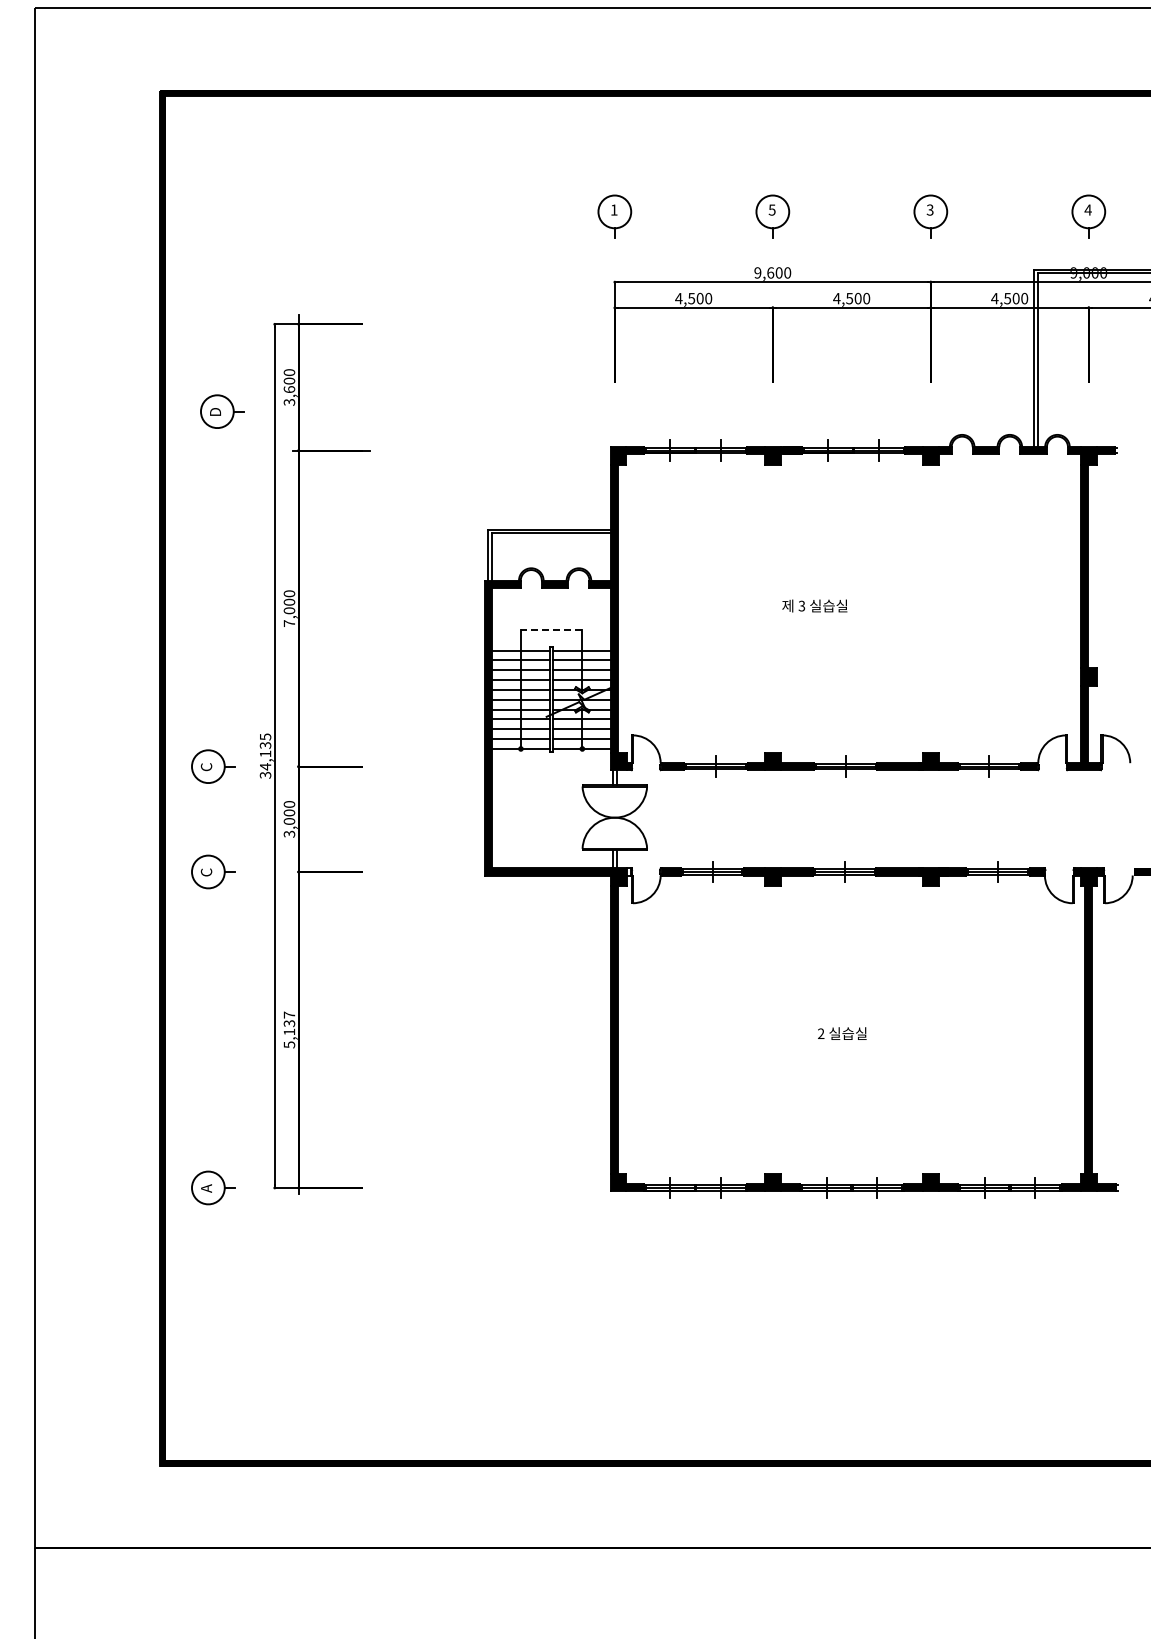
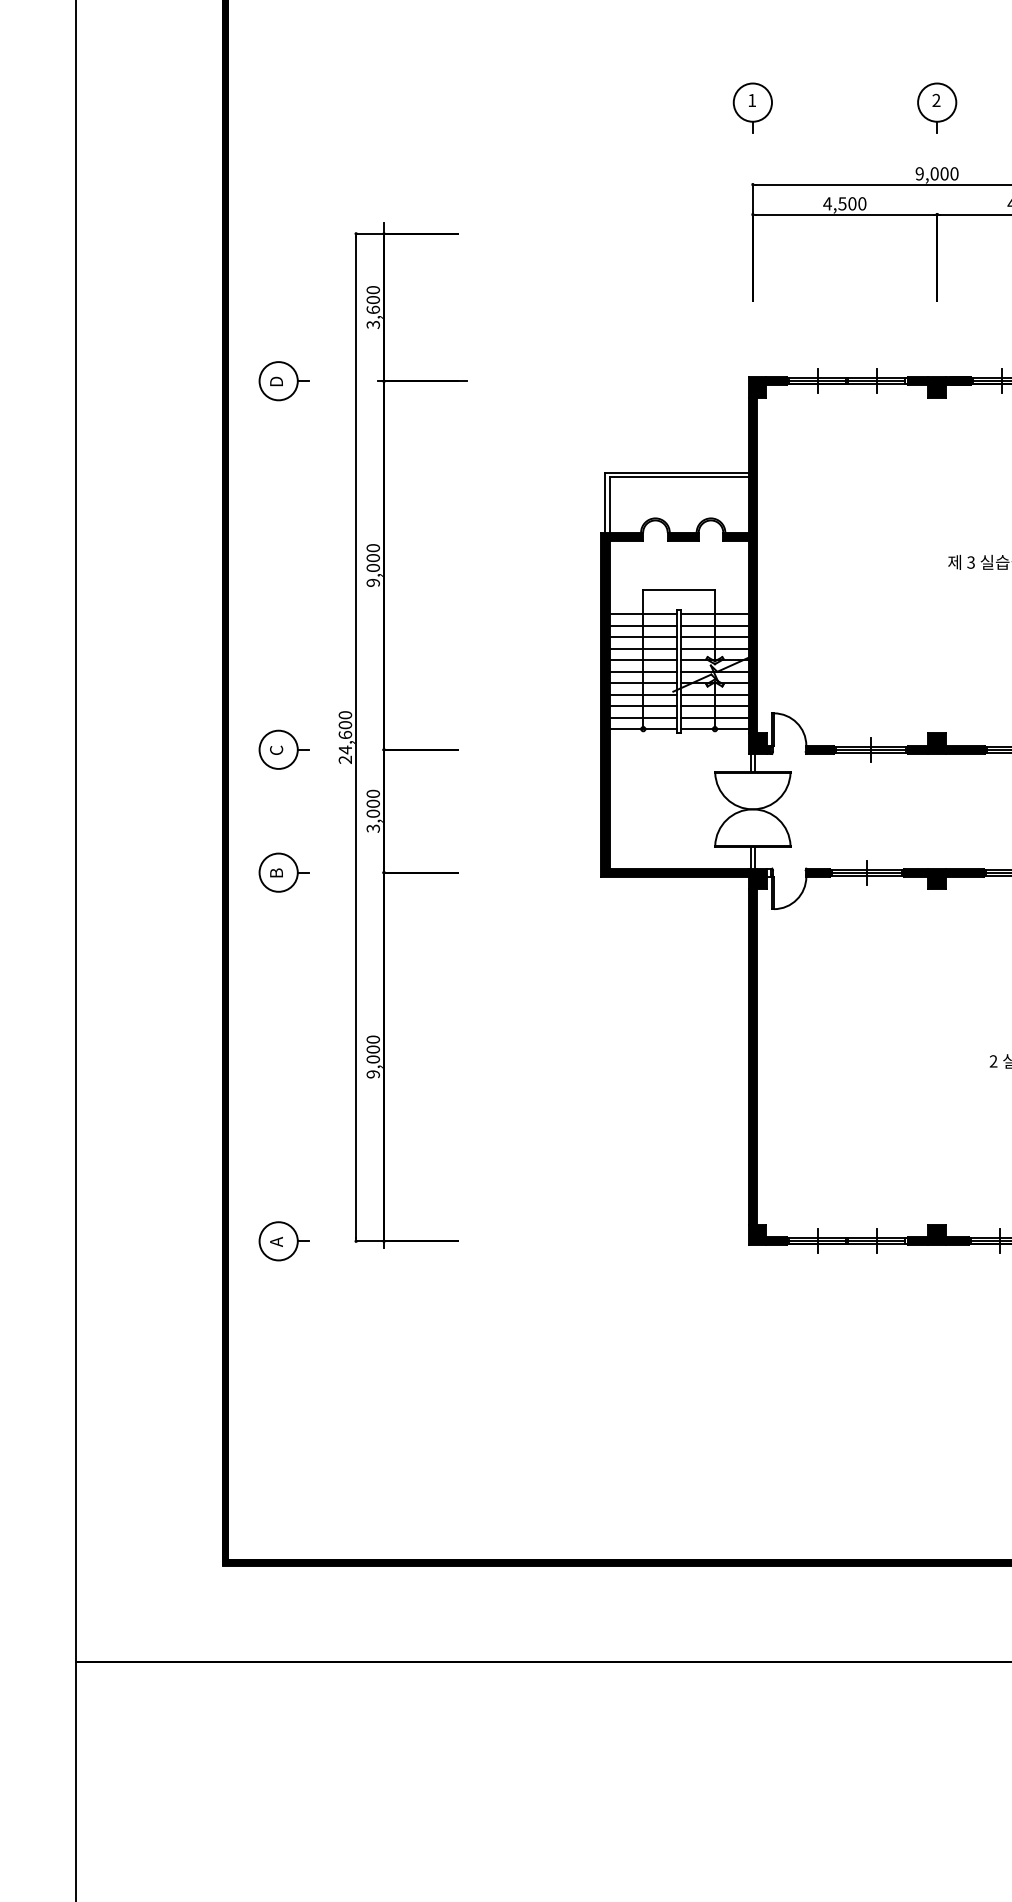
text: (771, 209) -> (935, 99), 5 -> 2
text: (770, 272) -> (934, 173), 9,600 -> 9,000
part: (222, 411) -> (284, 380), moved
text: (289, 623) -> (373, 582), 7,000 -> 9,000
line: (551, 629) -> (678, 589), dashed -> solid
text: (265, 755) -> (345, 736), 34,135 -> 24,600
text: (206, 872) -> (276, 873), C -> B
text: (289, 1029) -> (373, 1056), 5,137 -> 9,000

